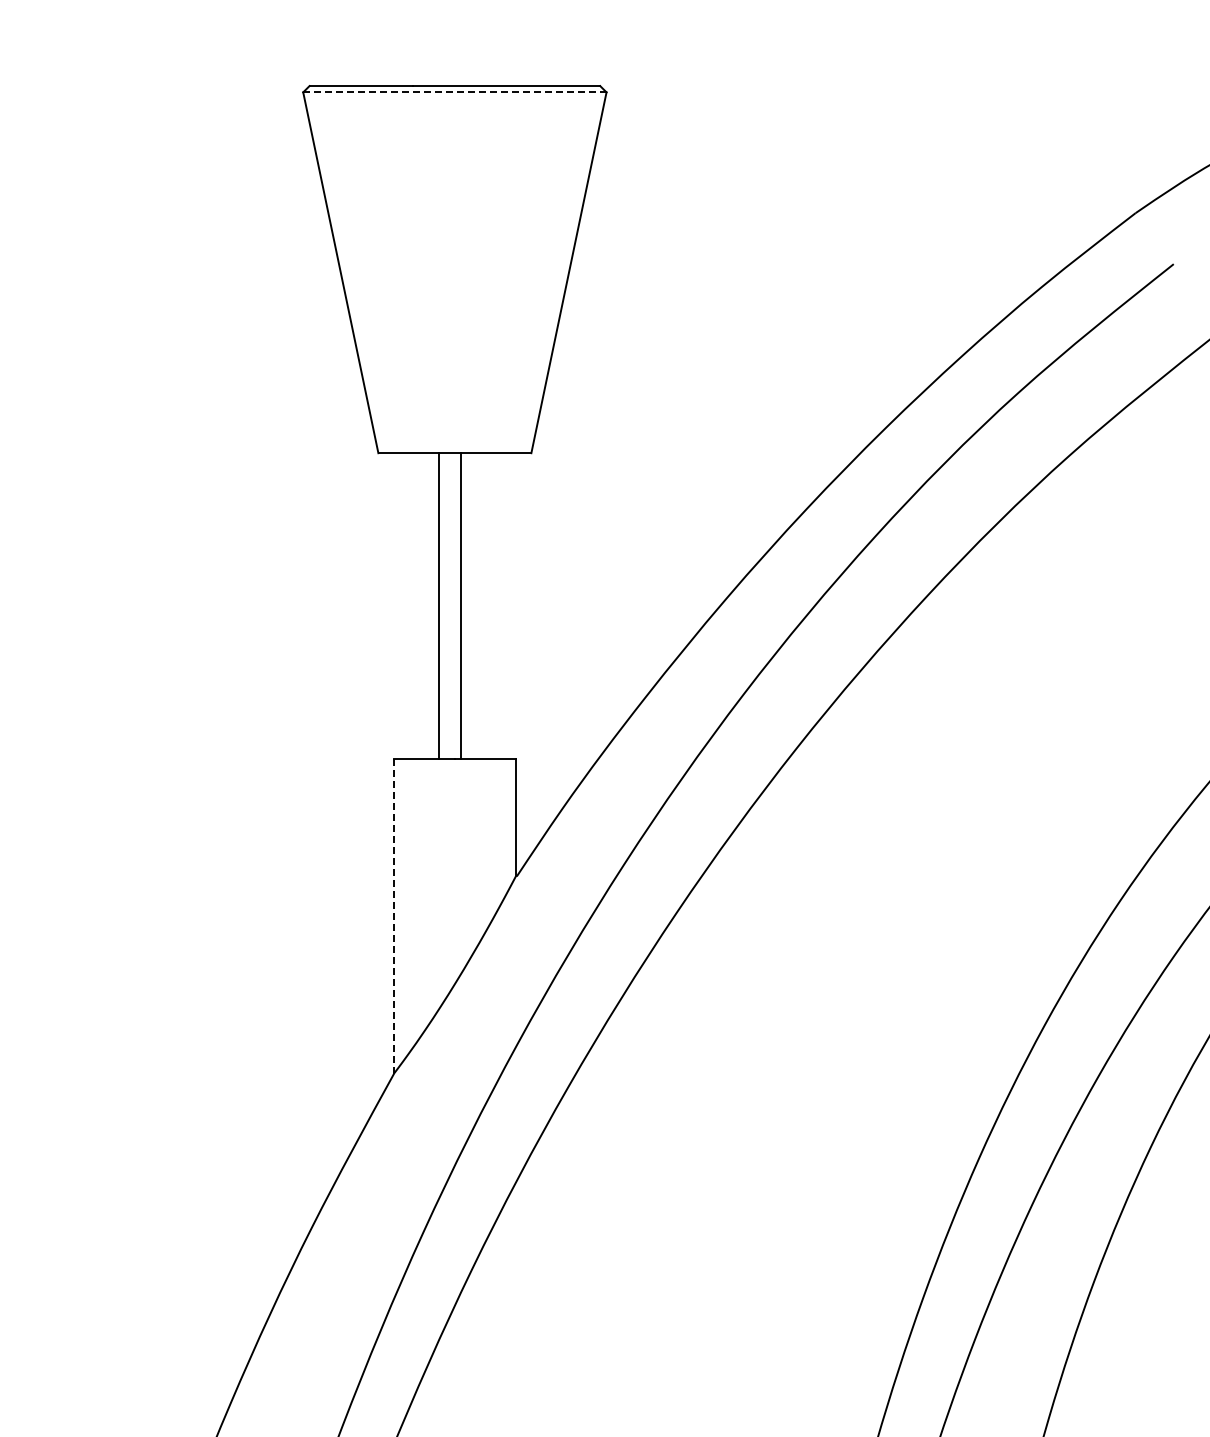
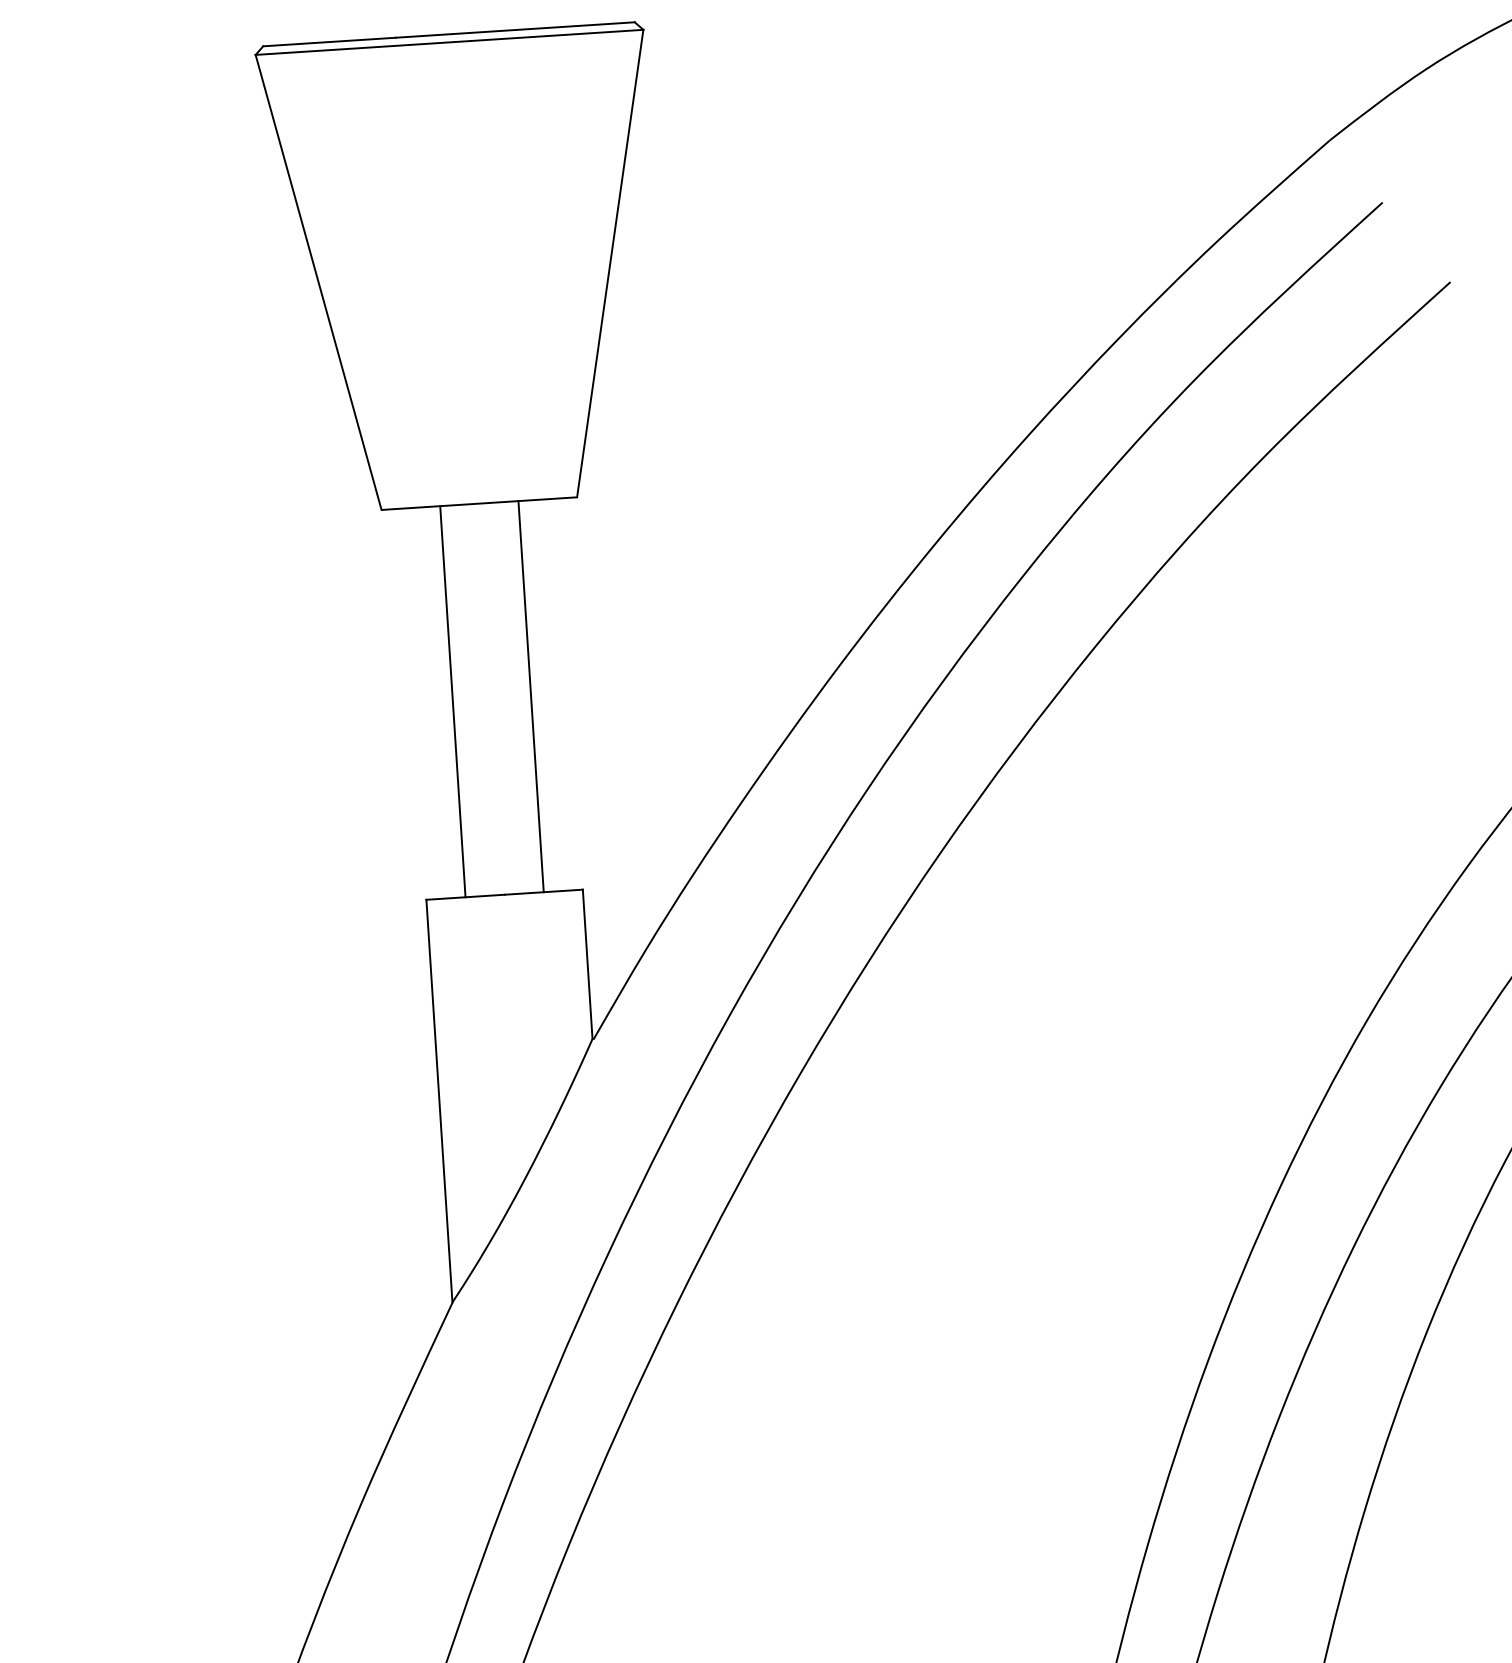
line: (454, 92) -> (449, 42), dashed -> solid
line: (439, 606) -> (531, 697), moved
line: (461, 606) -> (453, 702), moved
line: (393, 917) -> (439, 1102), dashed -> solid

